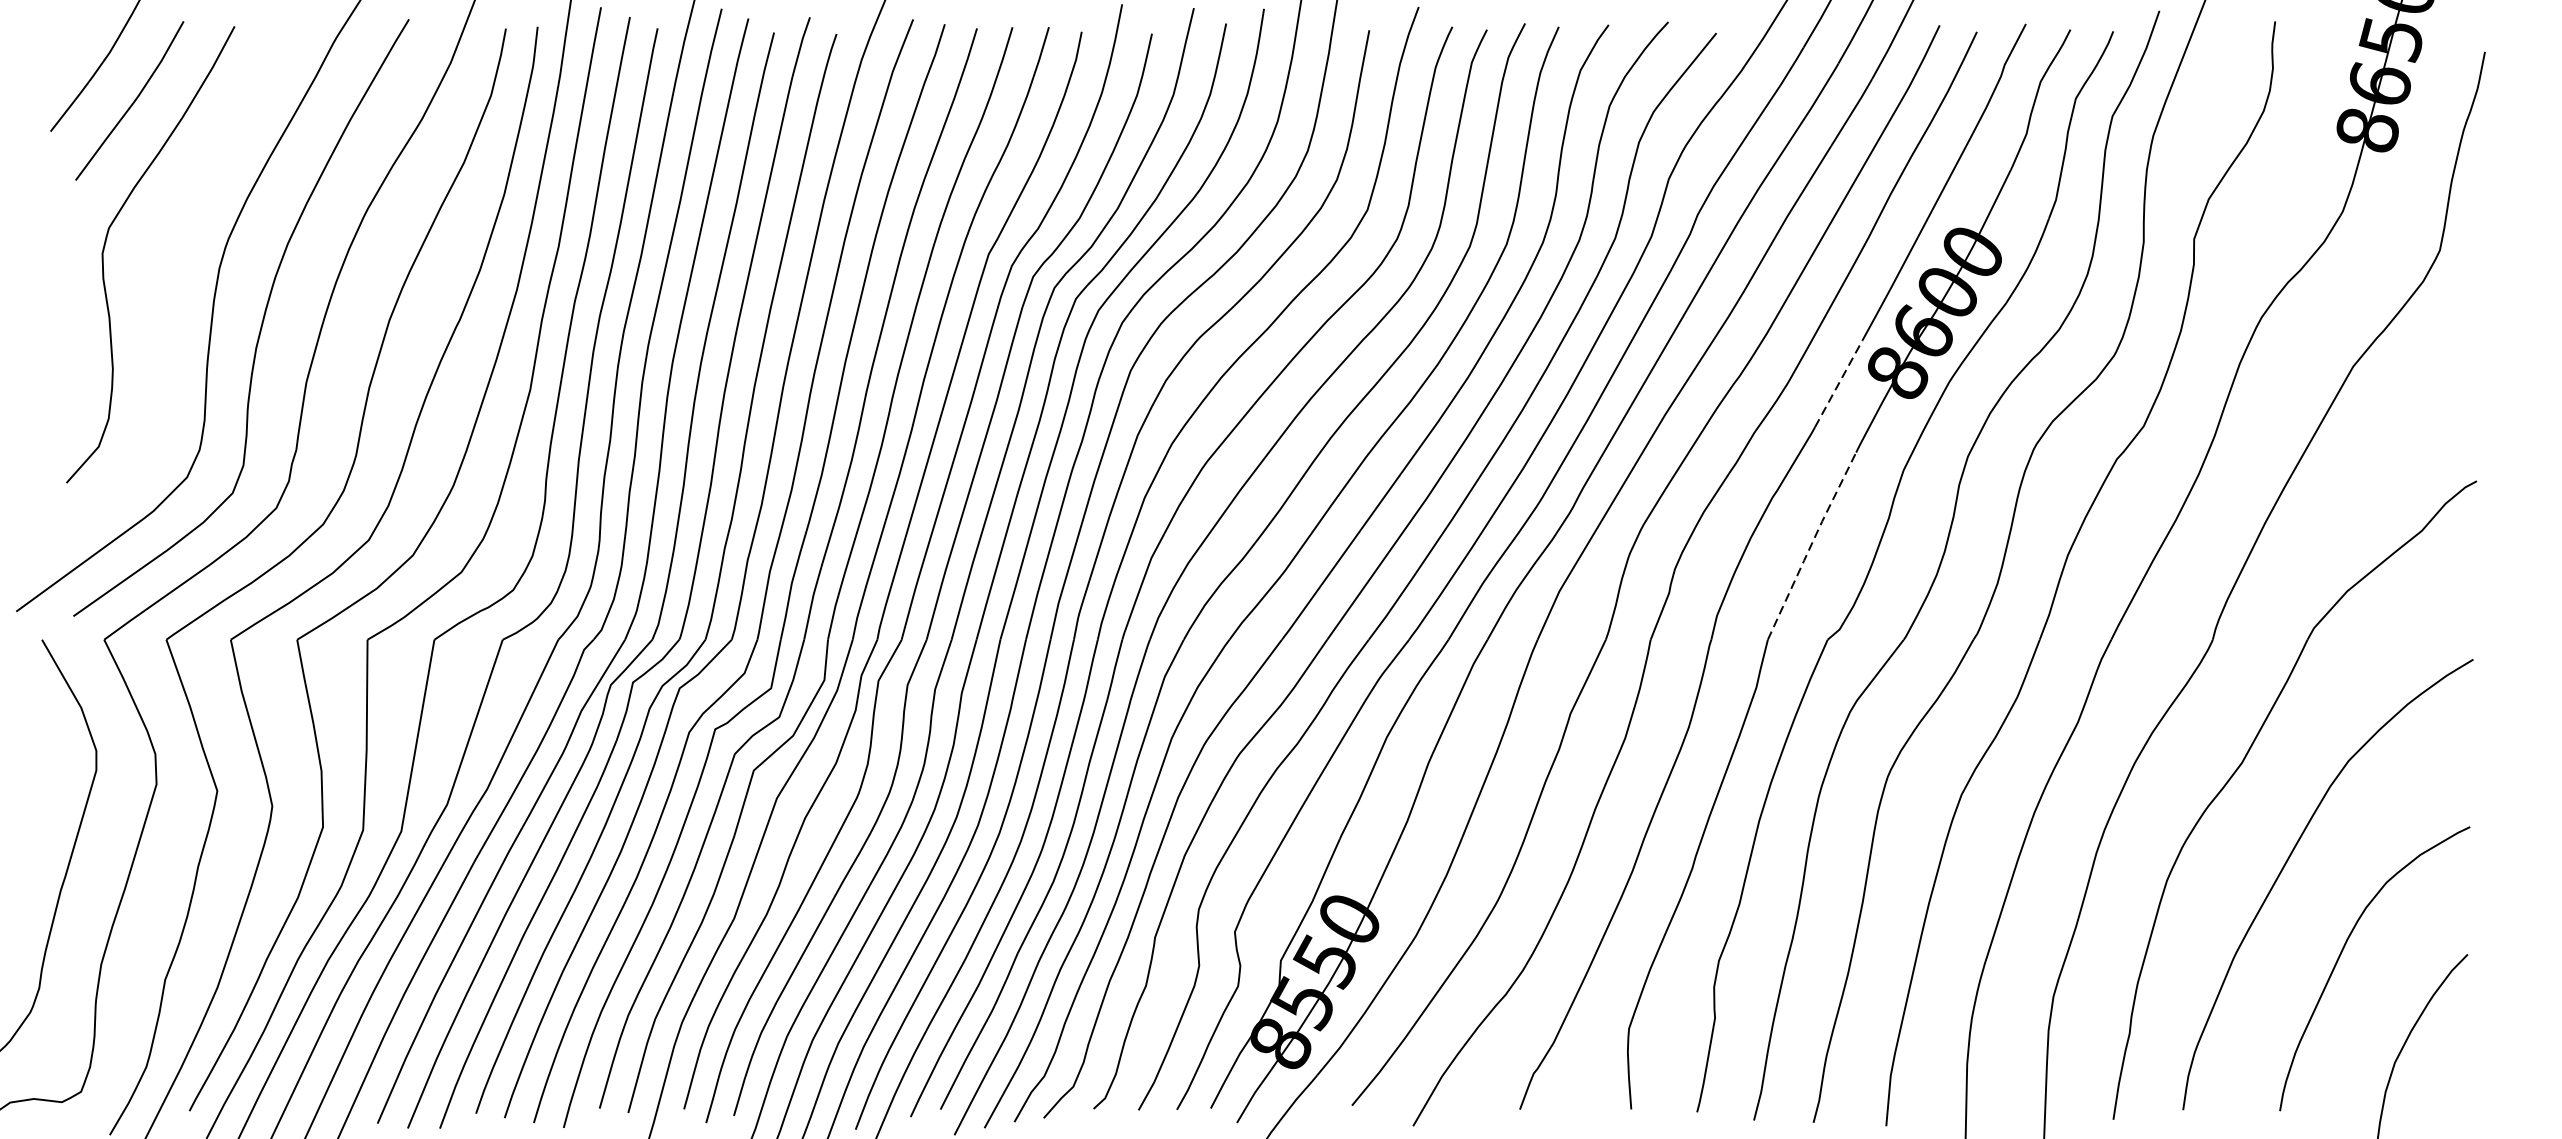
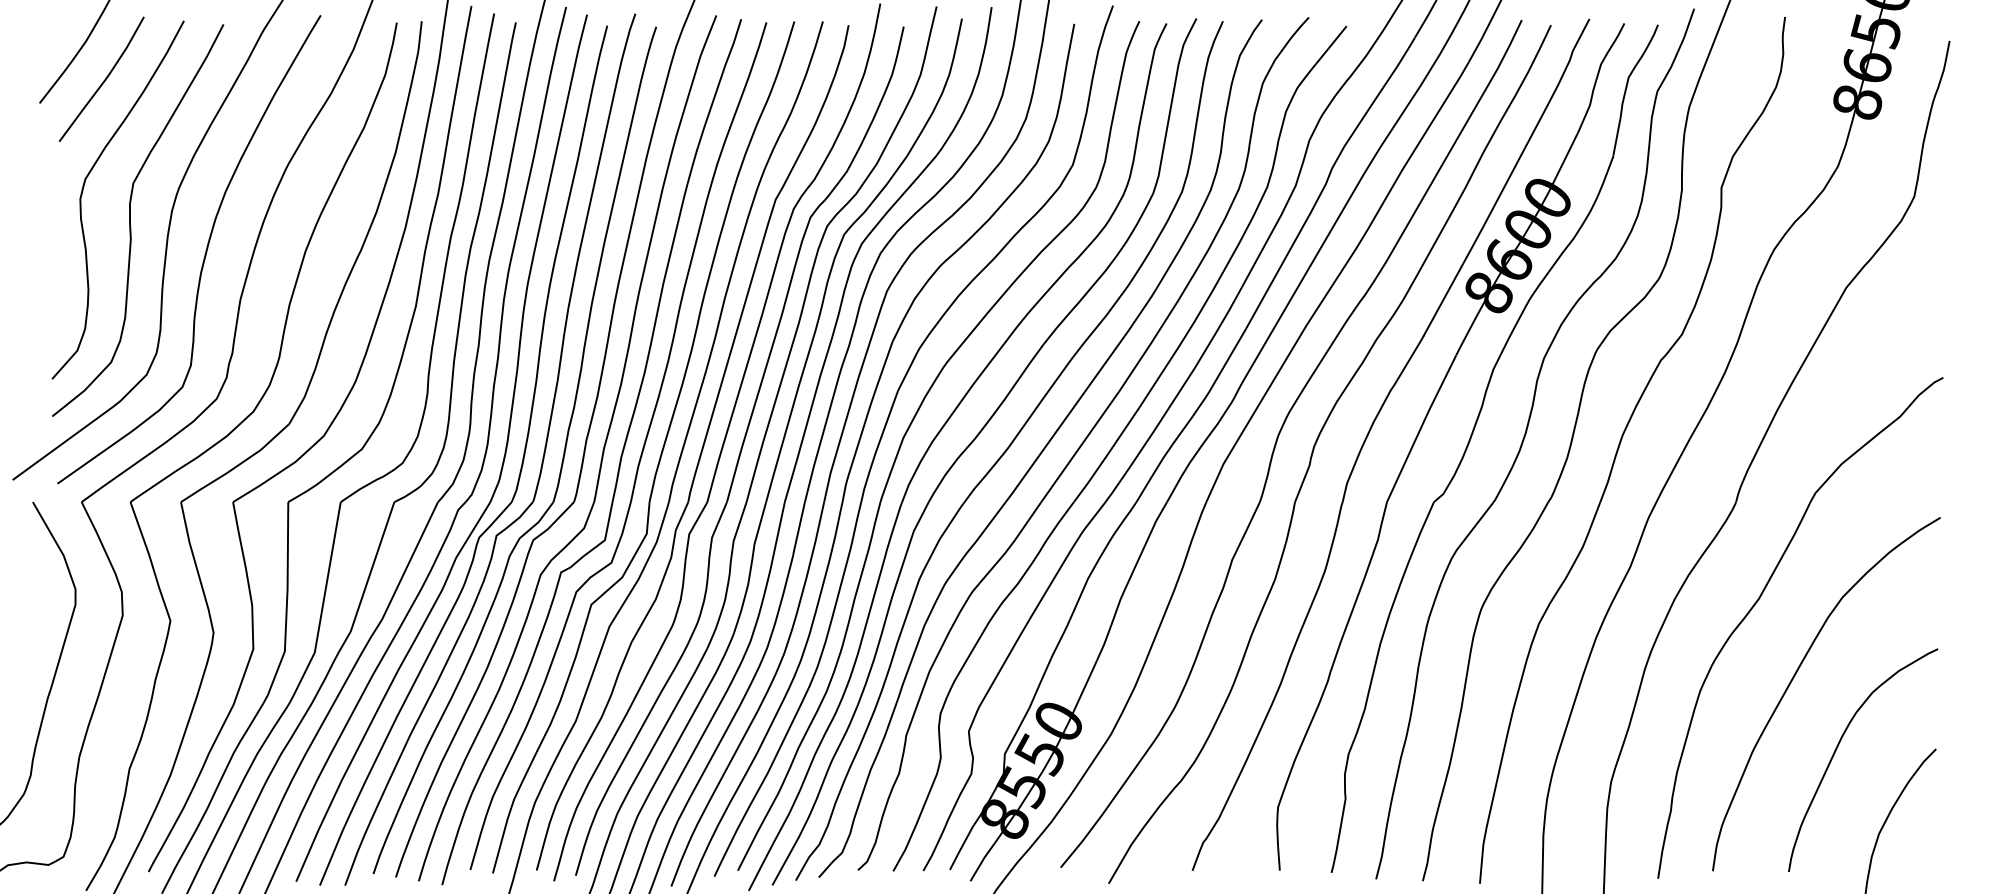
curve: (166, 280) -> (130, 220), added
line: (1838, 384) -> (1442, 301), dashed -> solid
line: (1810, 545) -> (1420, 428), dashed -> solid

